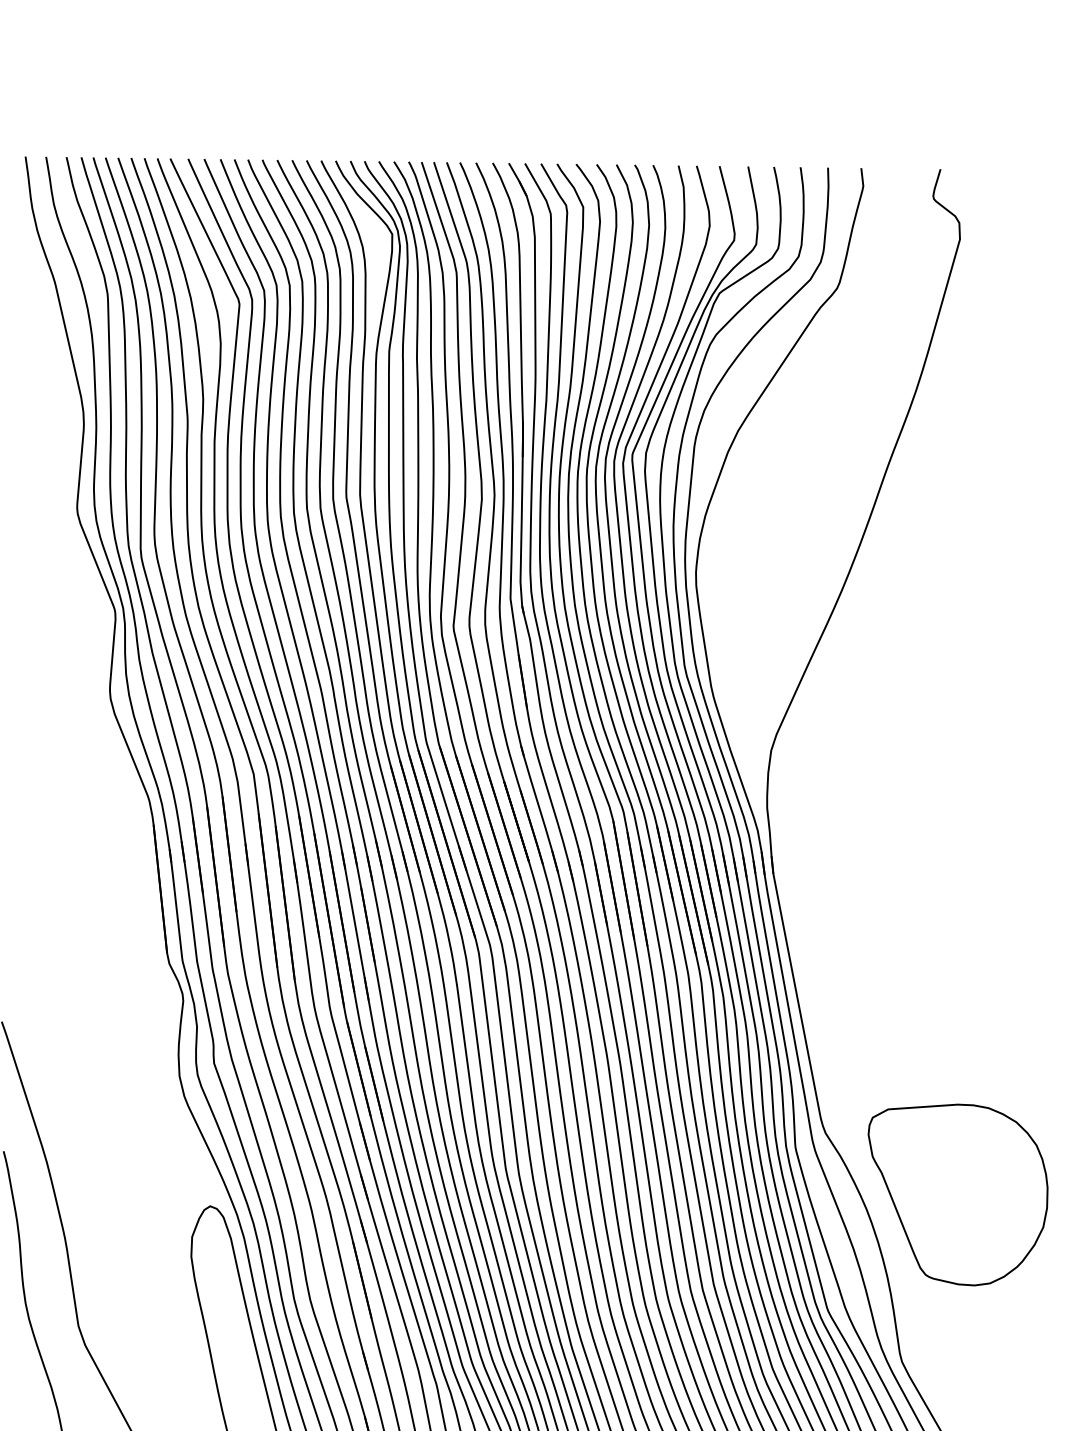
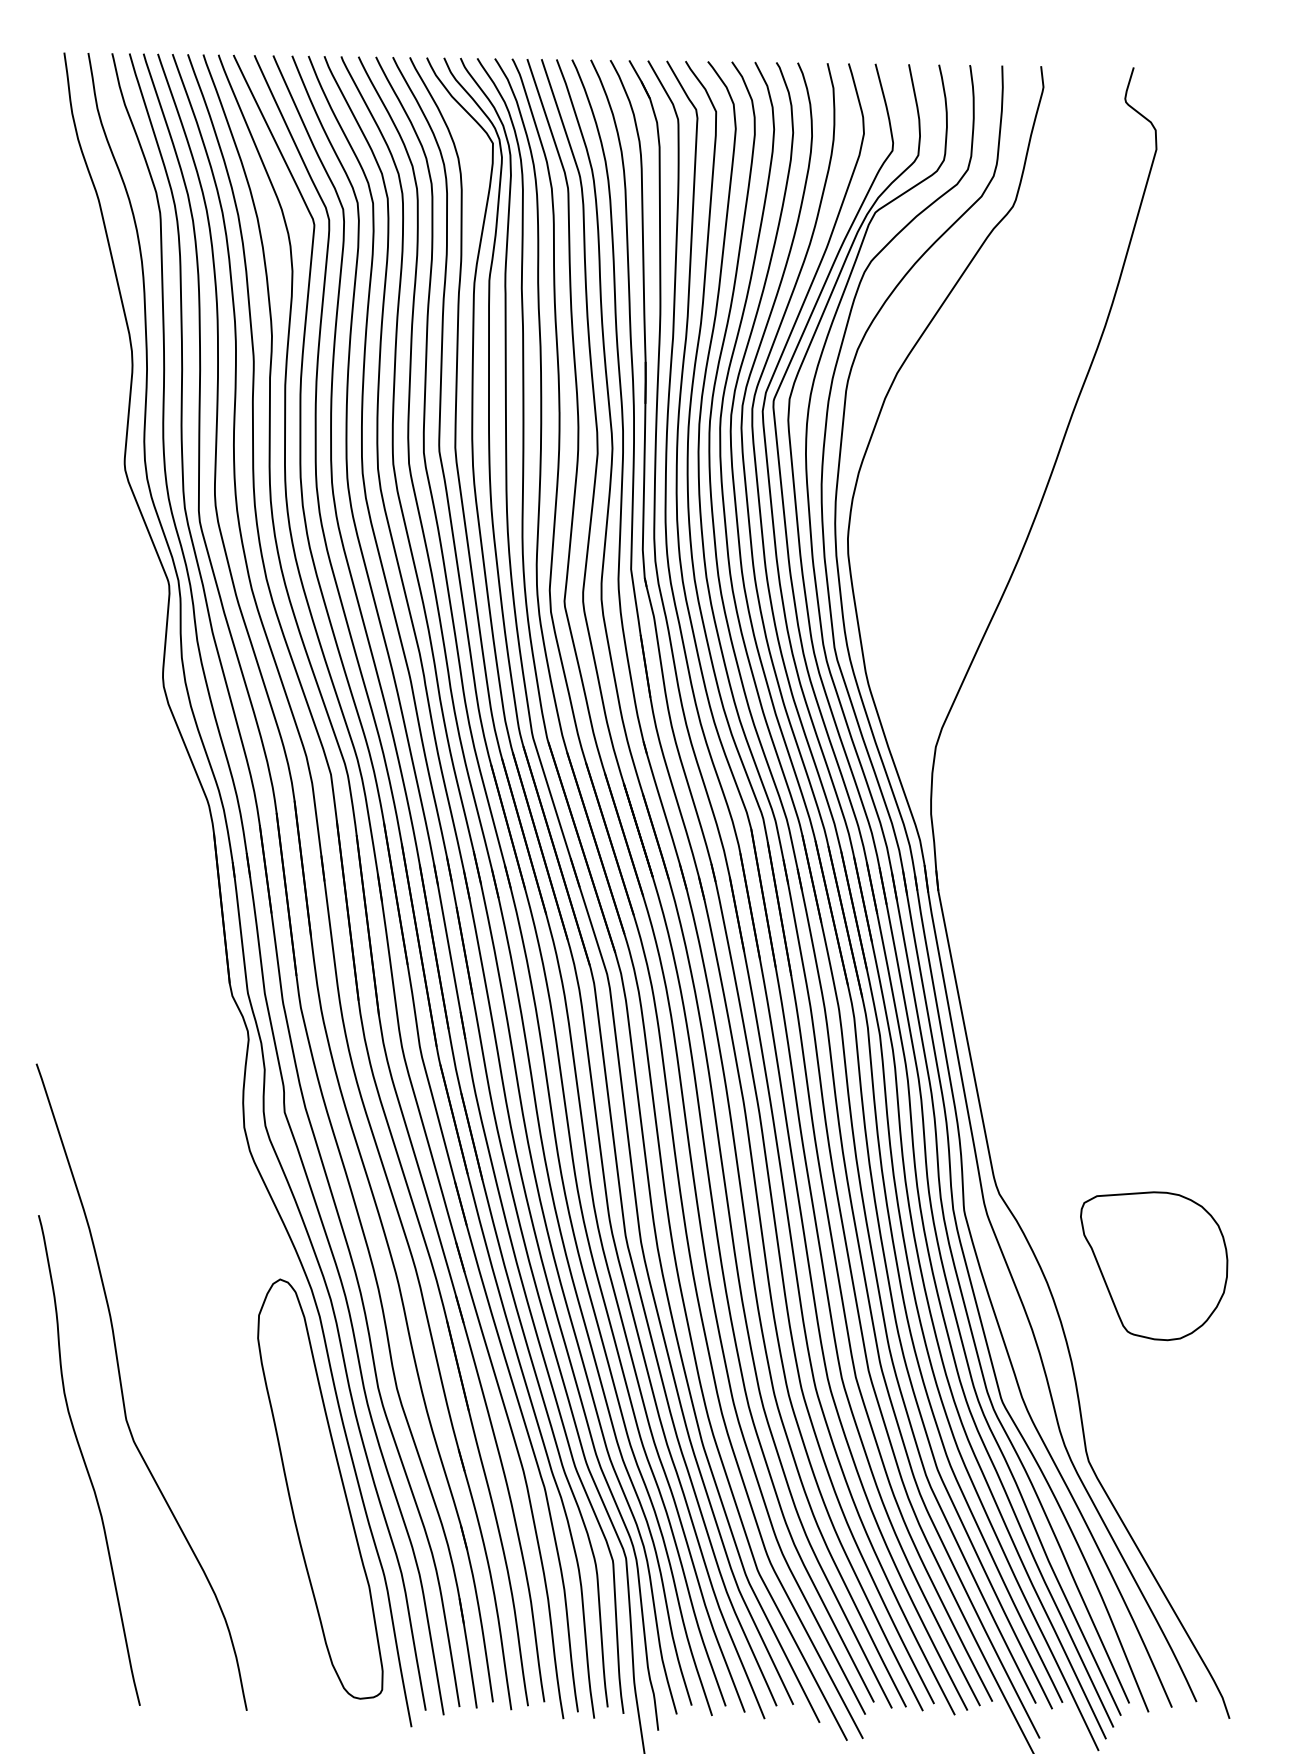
part: (957, 1194) -> (1153, 1265), size x0.7

